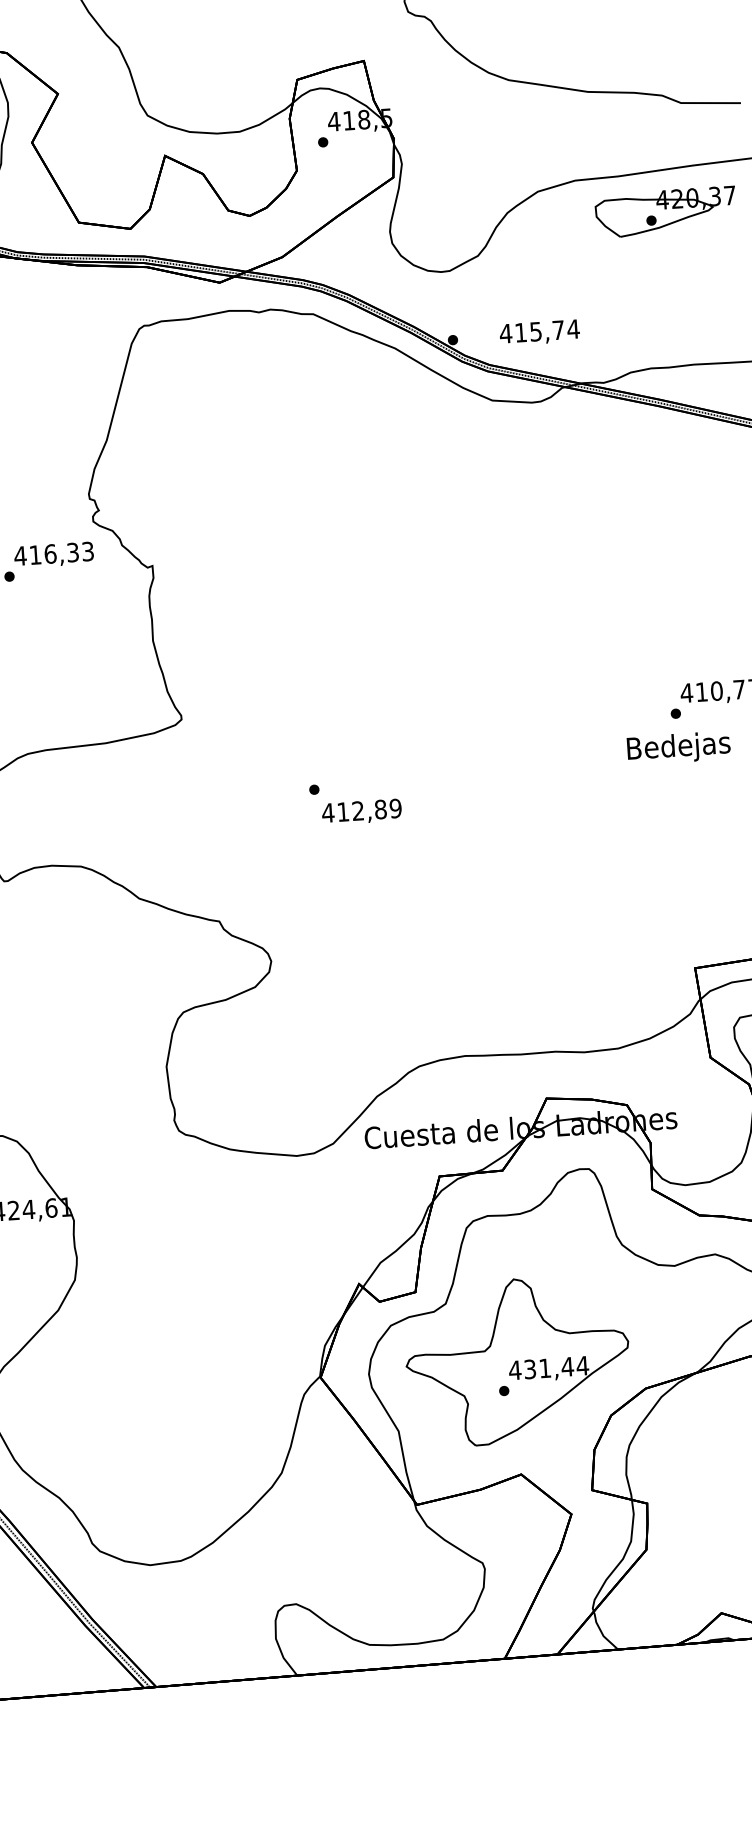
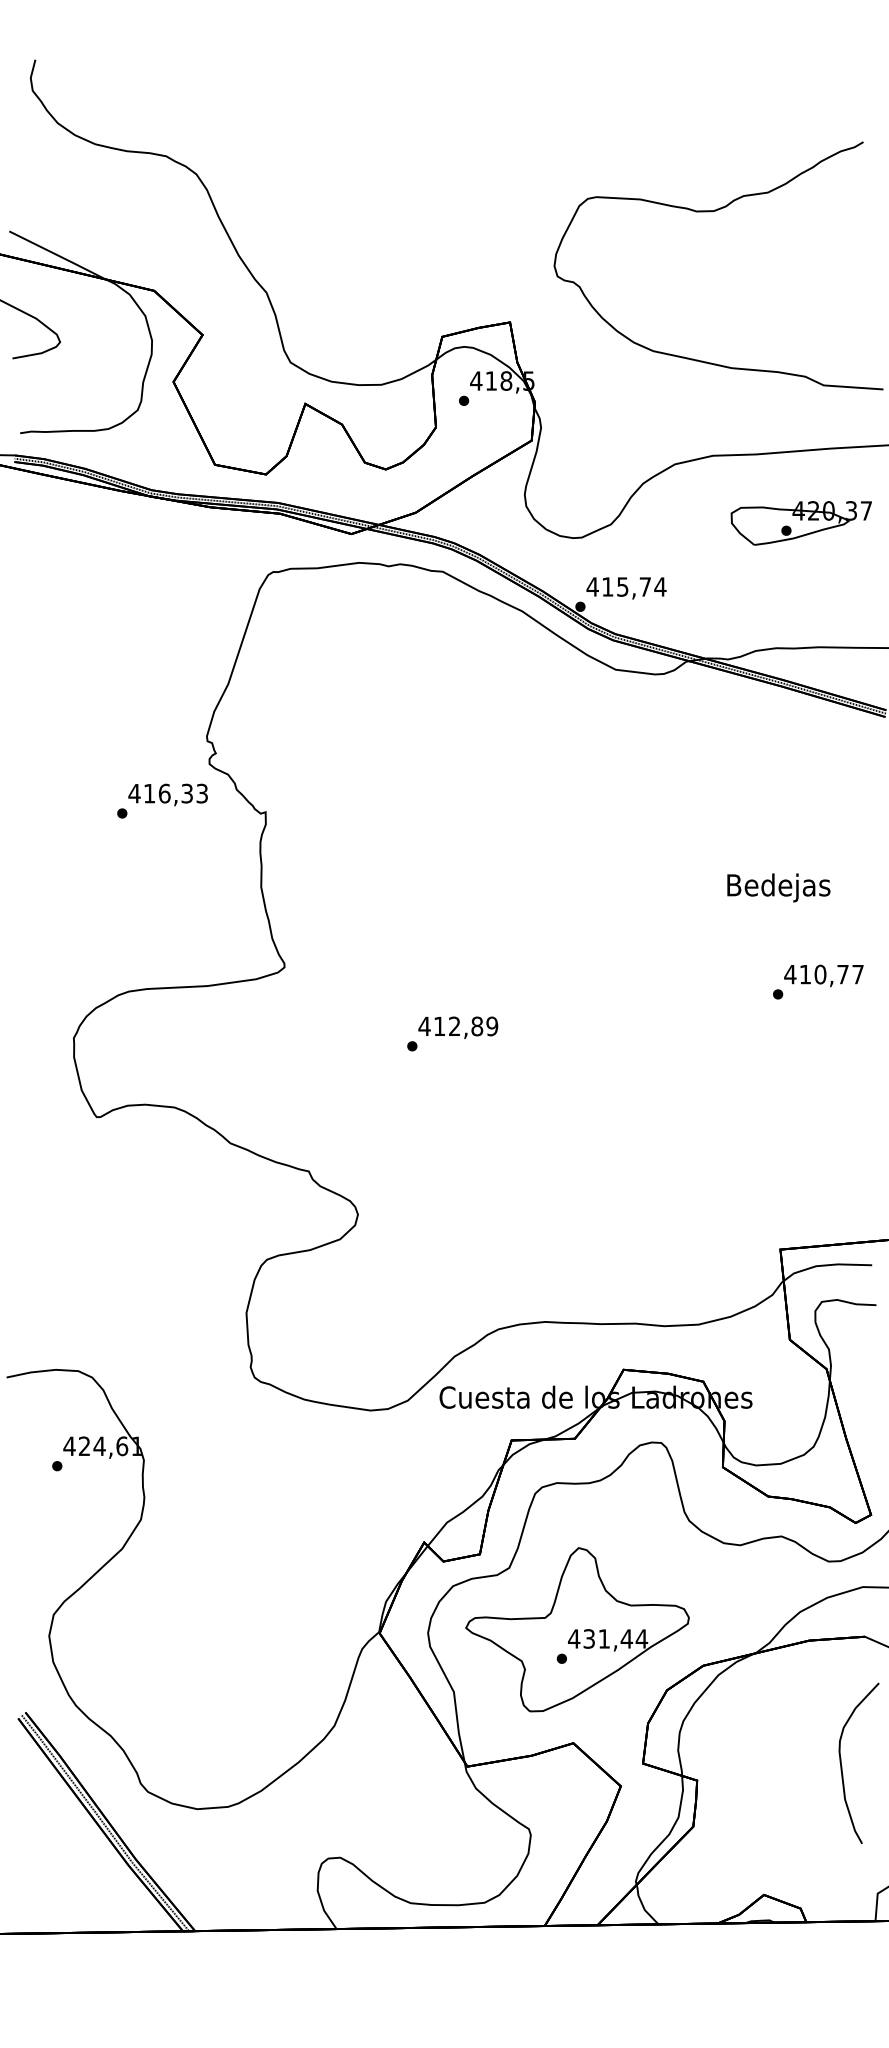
part: (665, 212) -> (800, 523), moved
text: (539, 333) -> (626, 588), moved
text: (678, 747) -> (778, 887), moved
text: (362, 811) -> (458, 1027), moved

